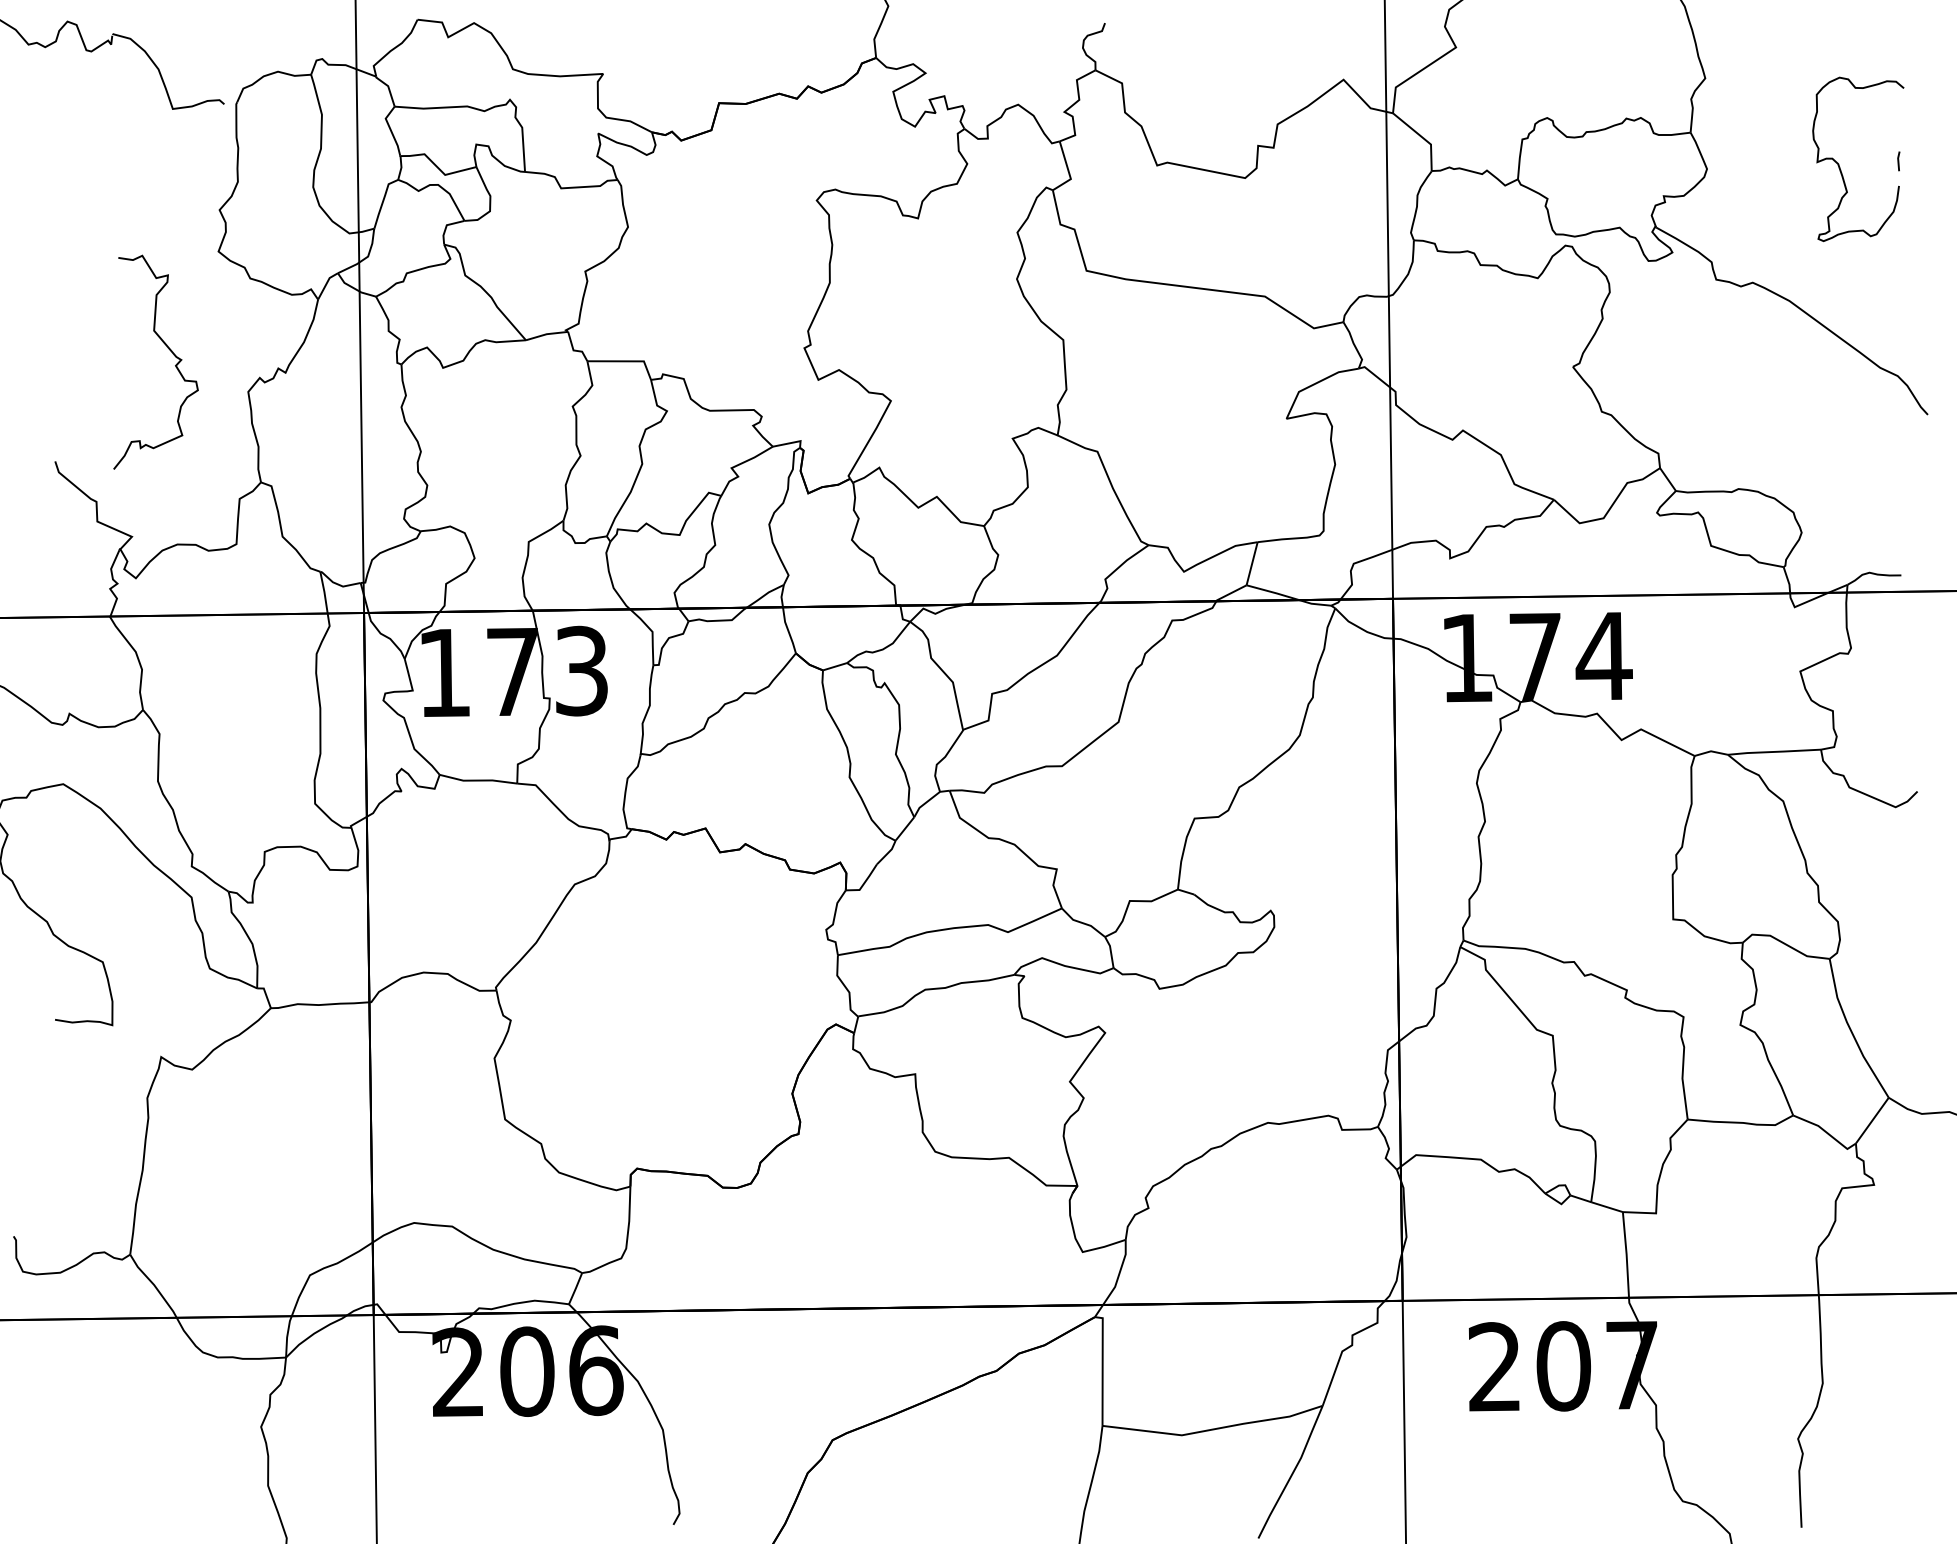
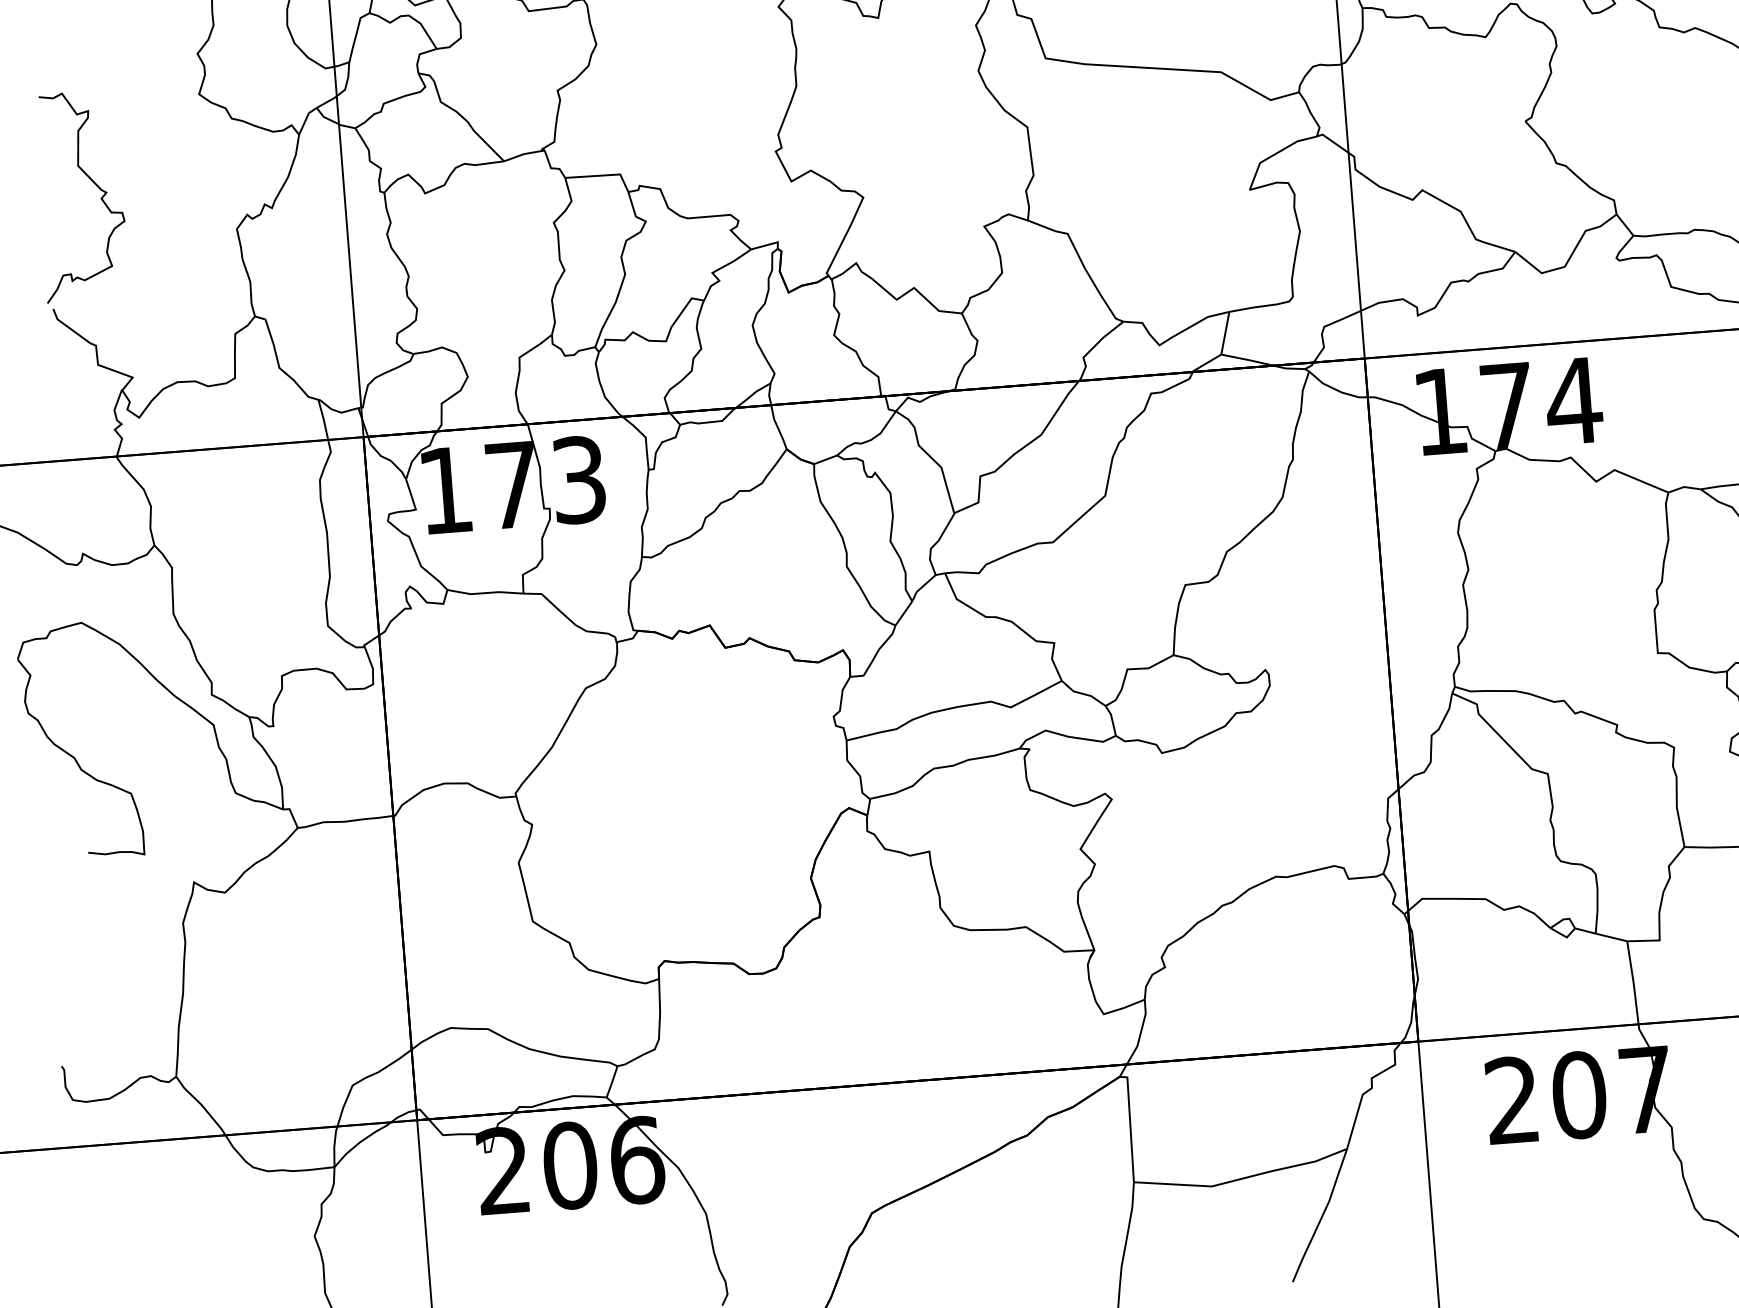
curve: (167, 348) -> (92, 182), moved

